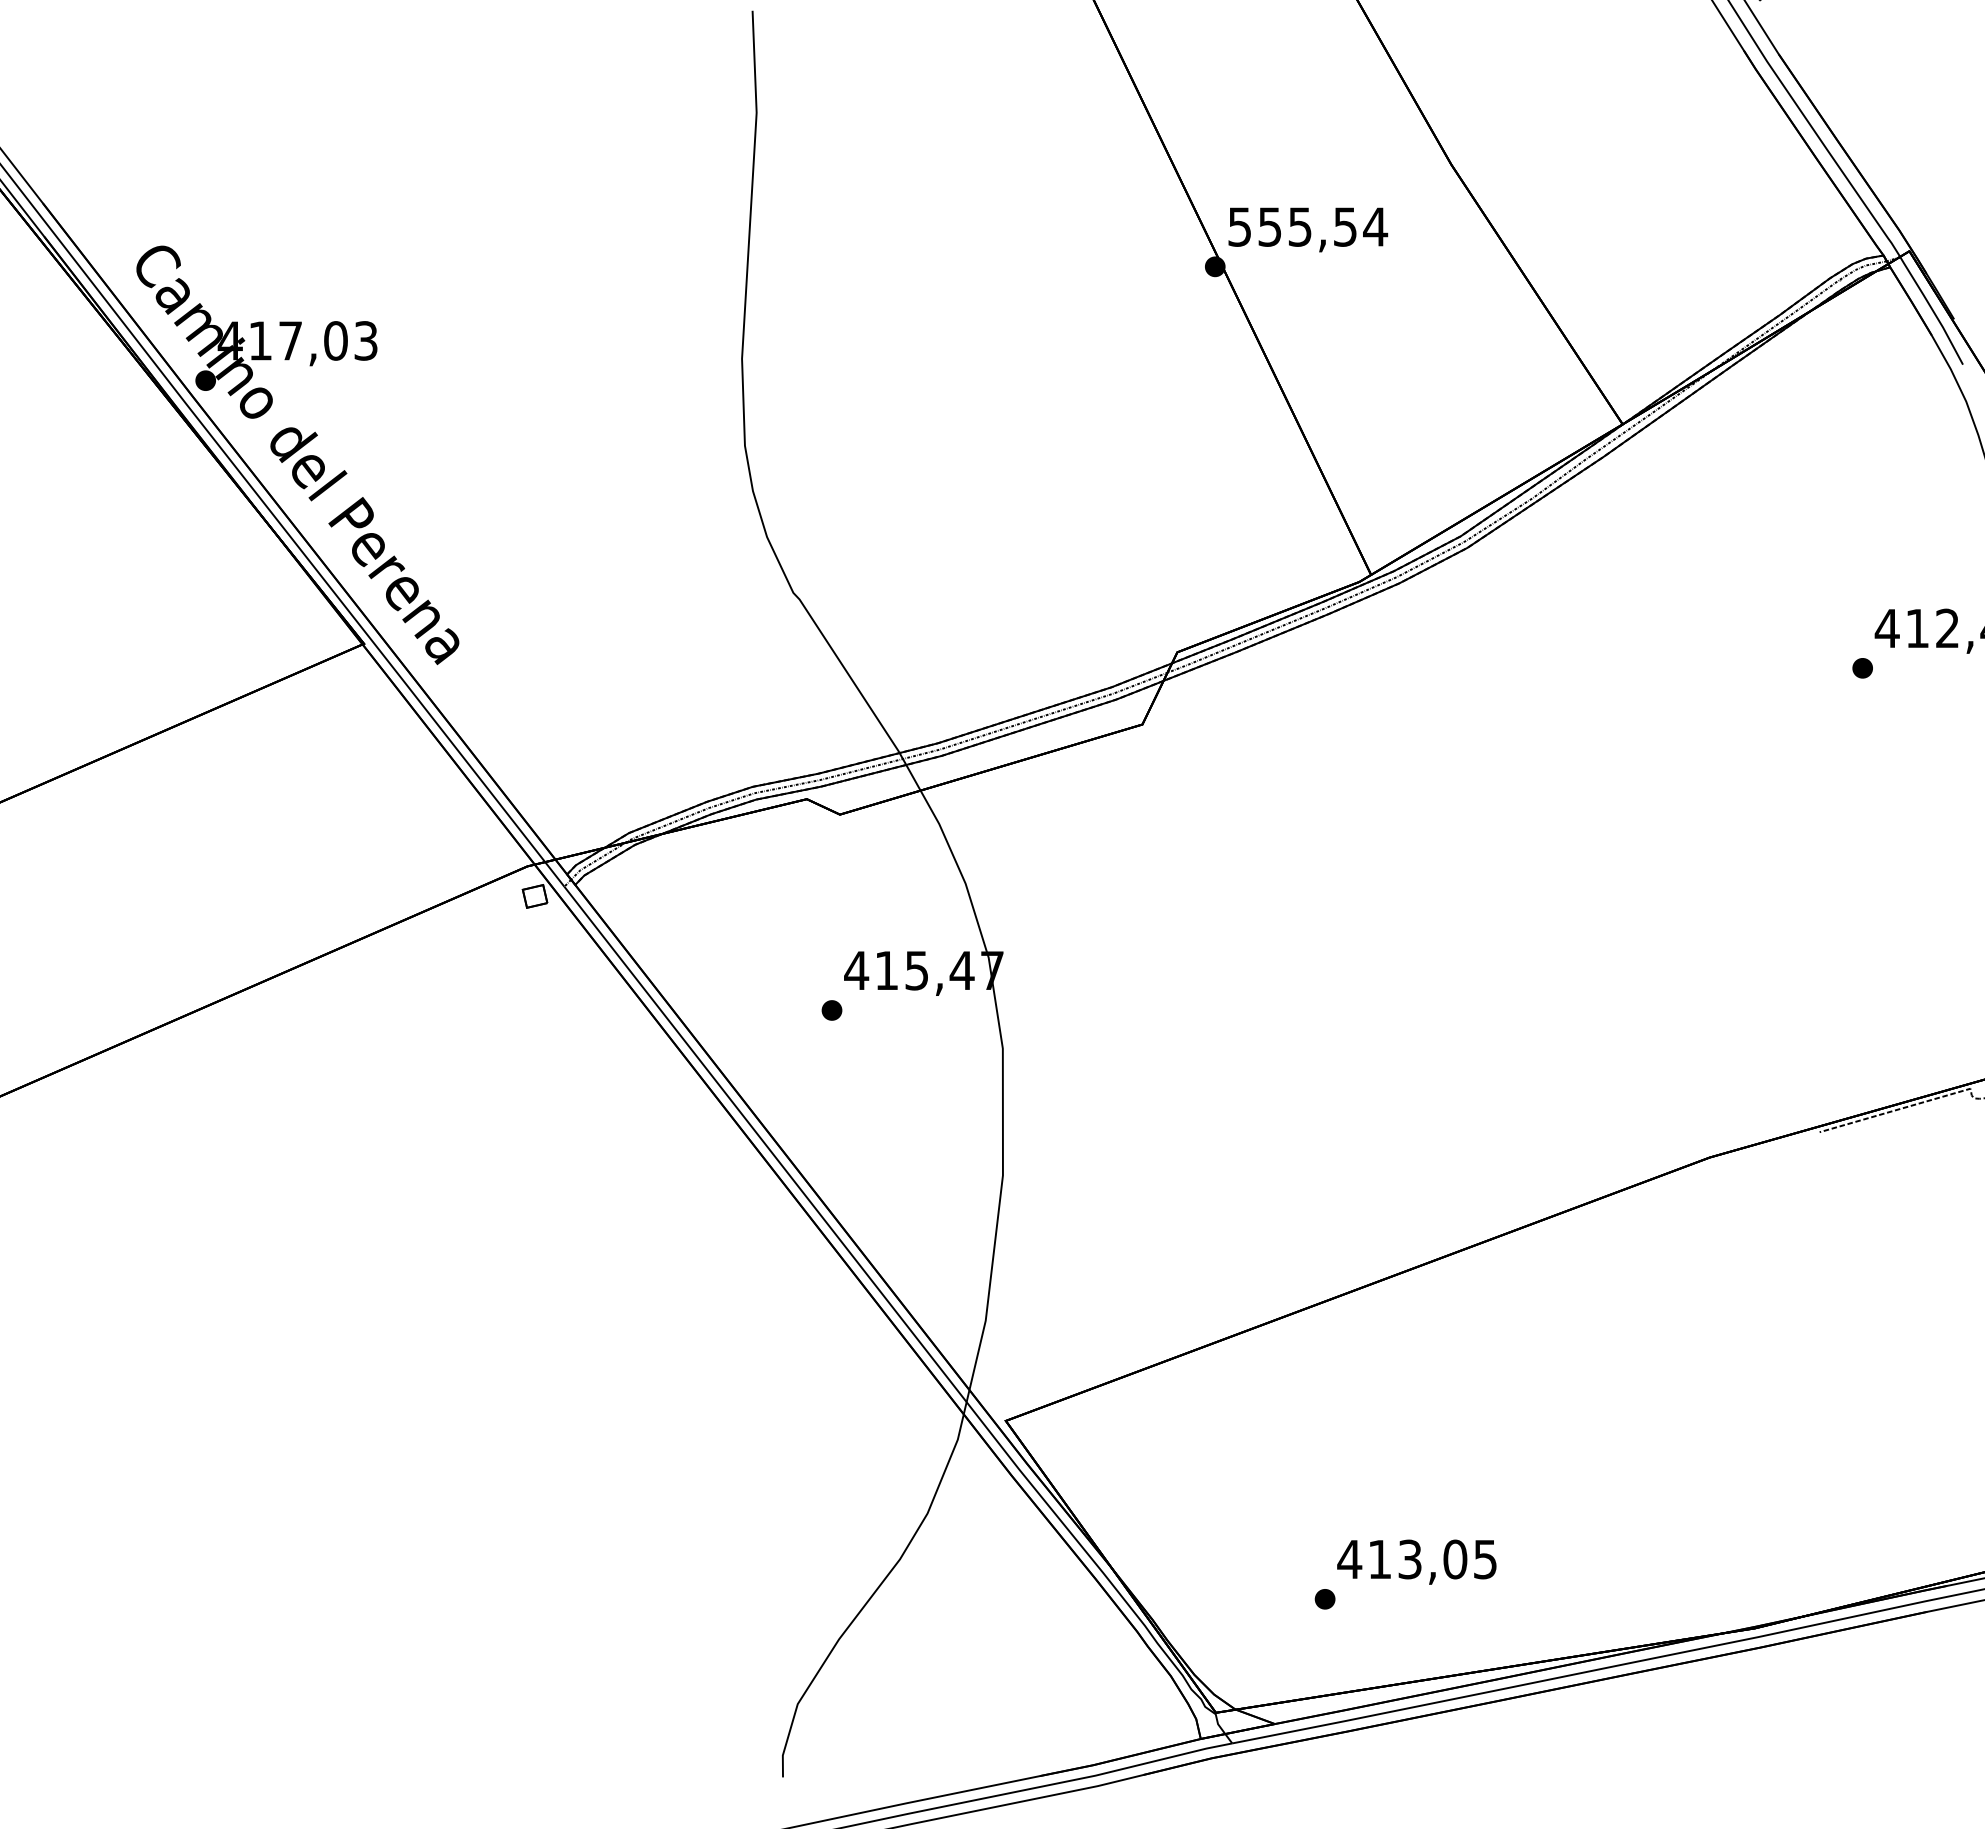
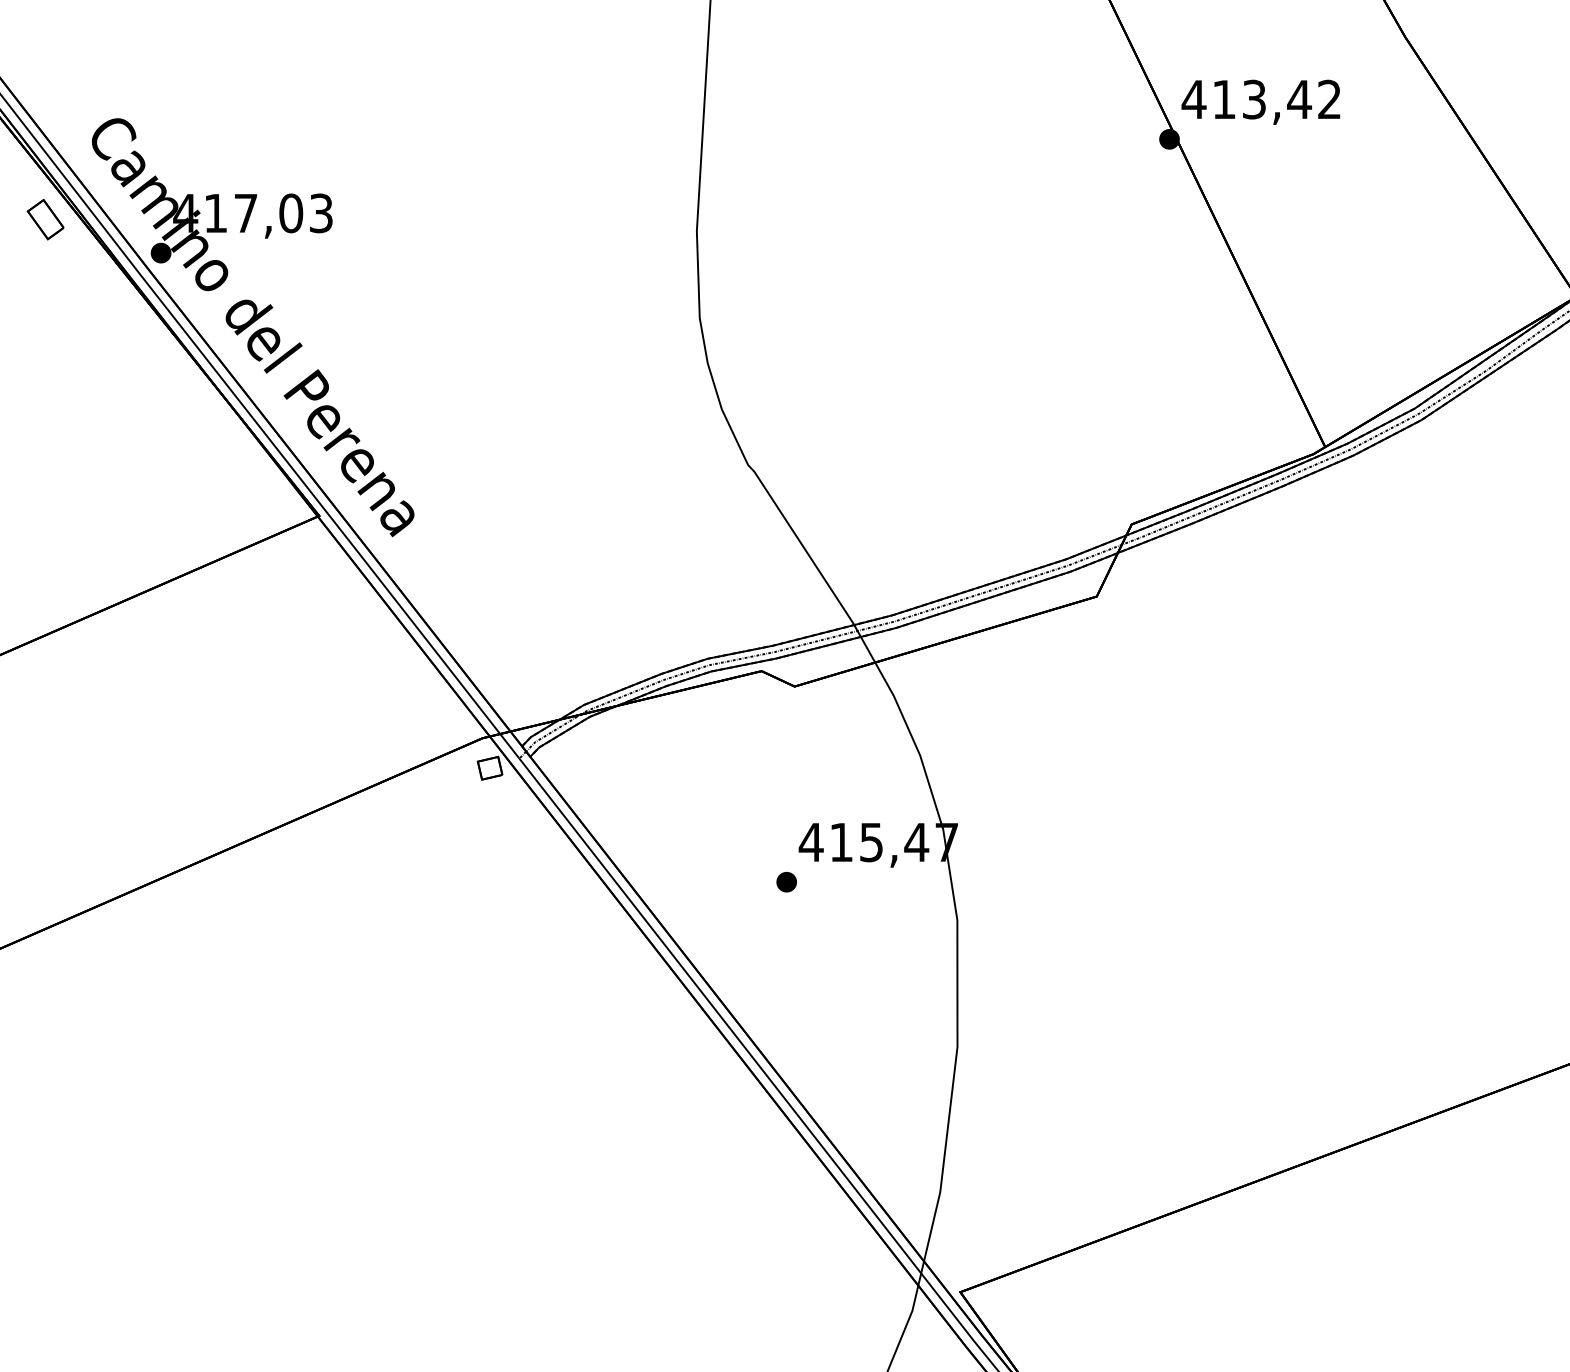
text: (1307, 226) -> (1261, 99), 555,54 -> 413,42
part: (89, 346) -> (45, 218), added

